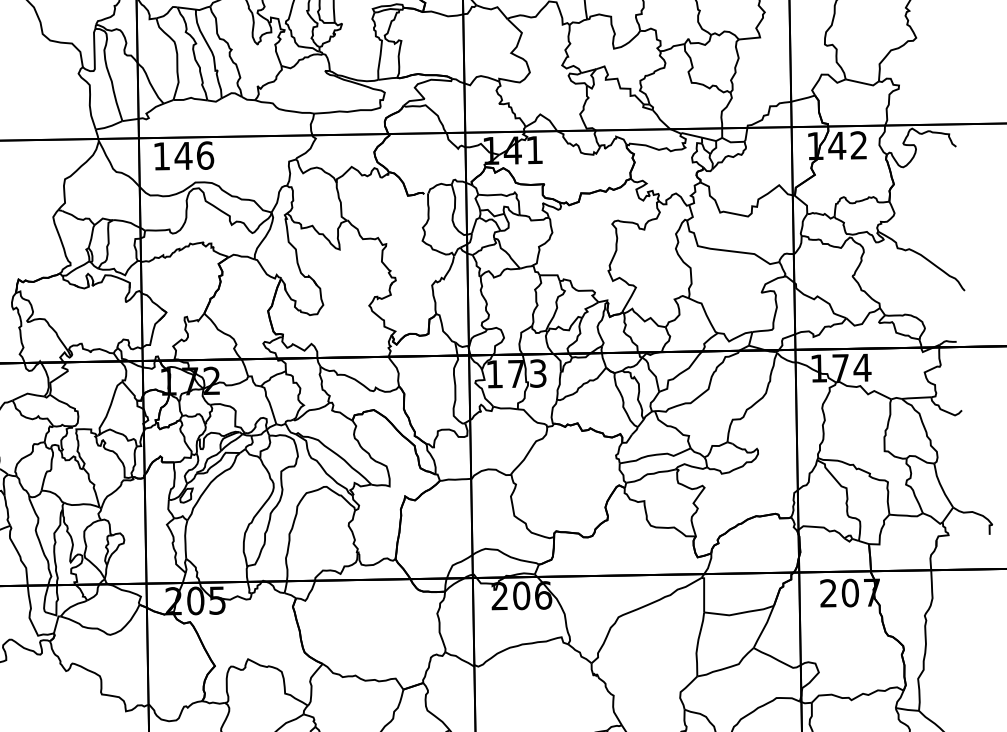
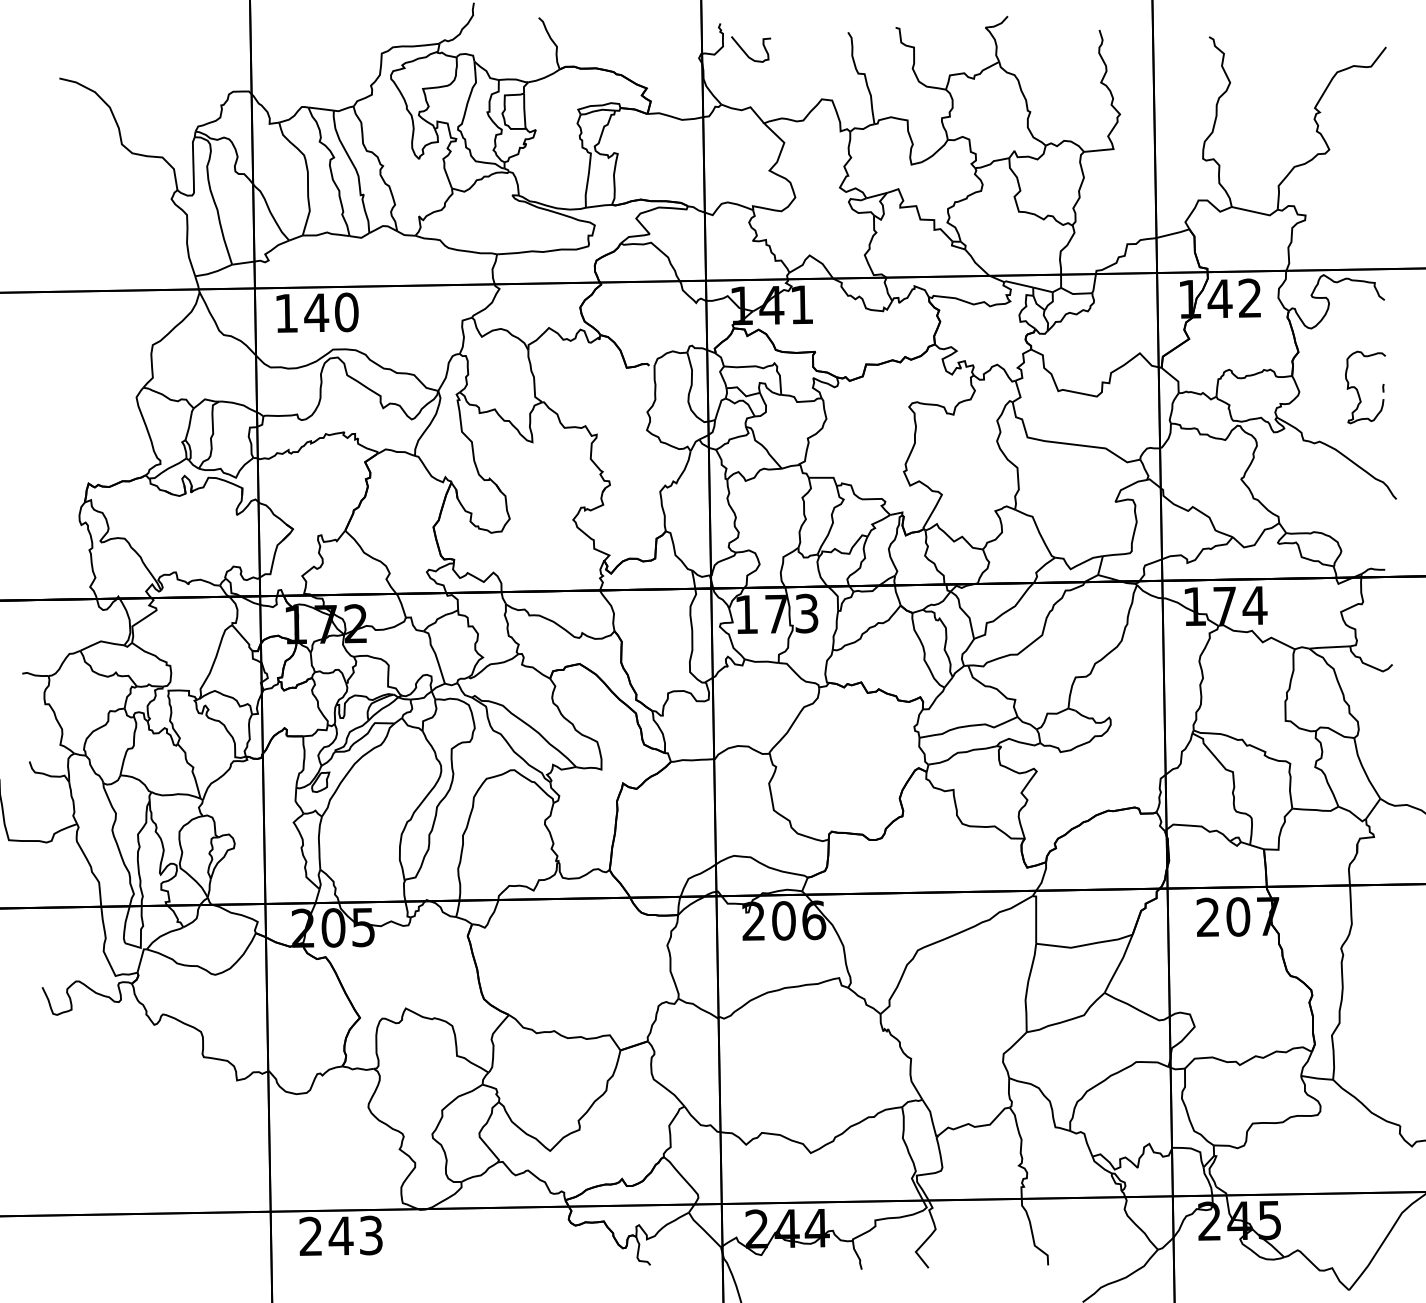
text: (205, 155) -> (346, 312), 146 -> 140
part: (937, 212) -> (1358, 390), added

